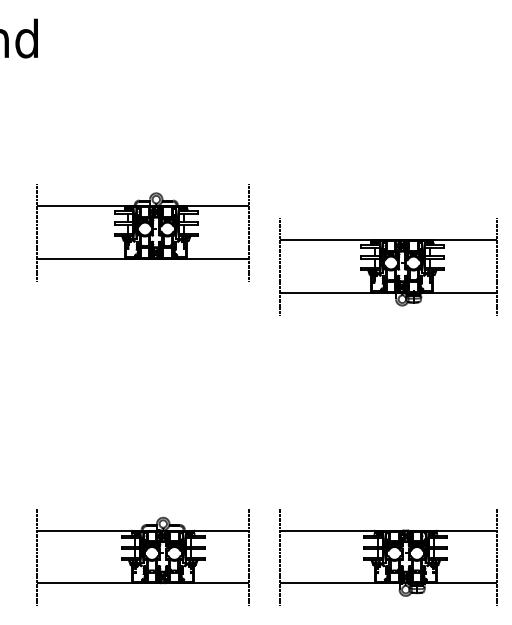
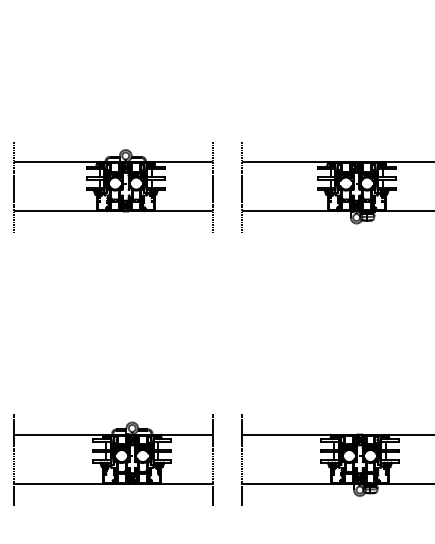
part: (142, 232) -> (112, 186), moved

